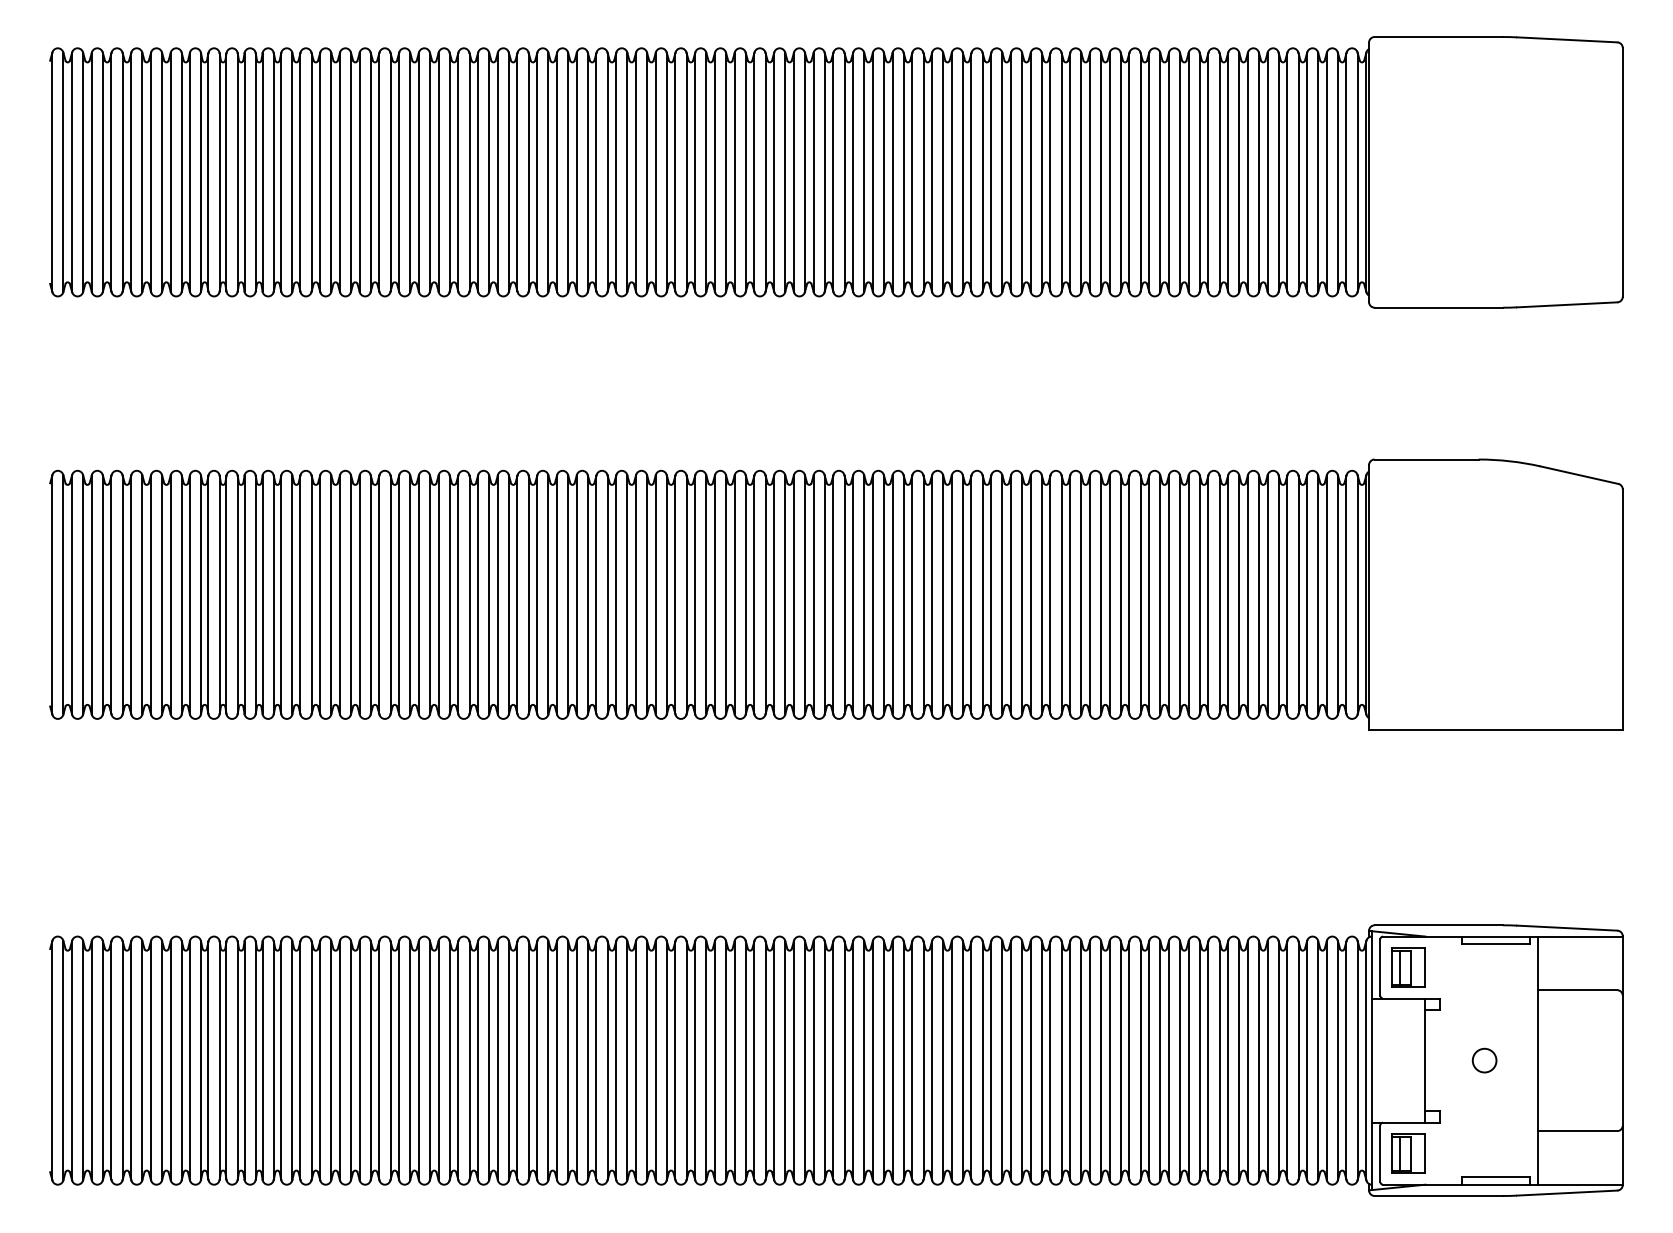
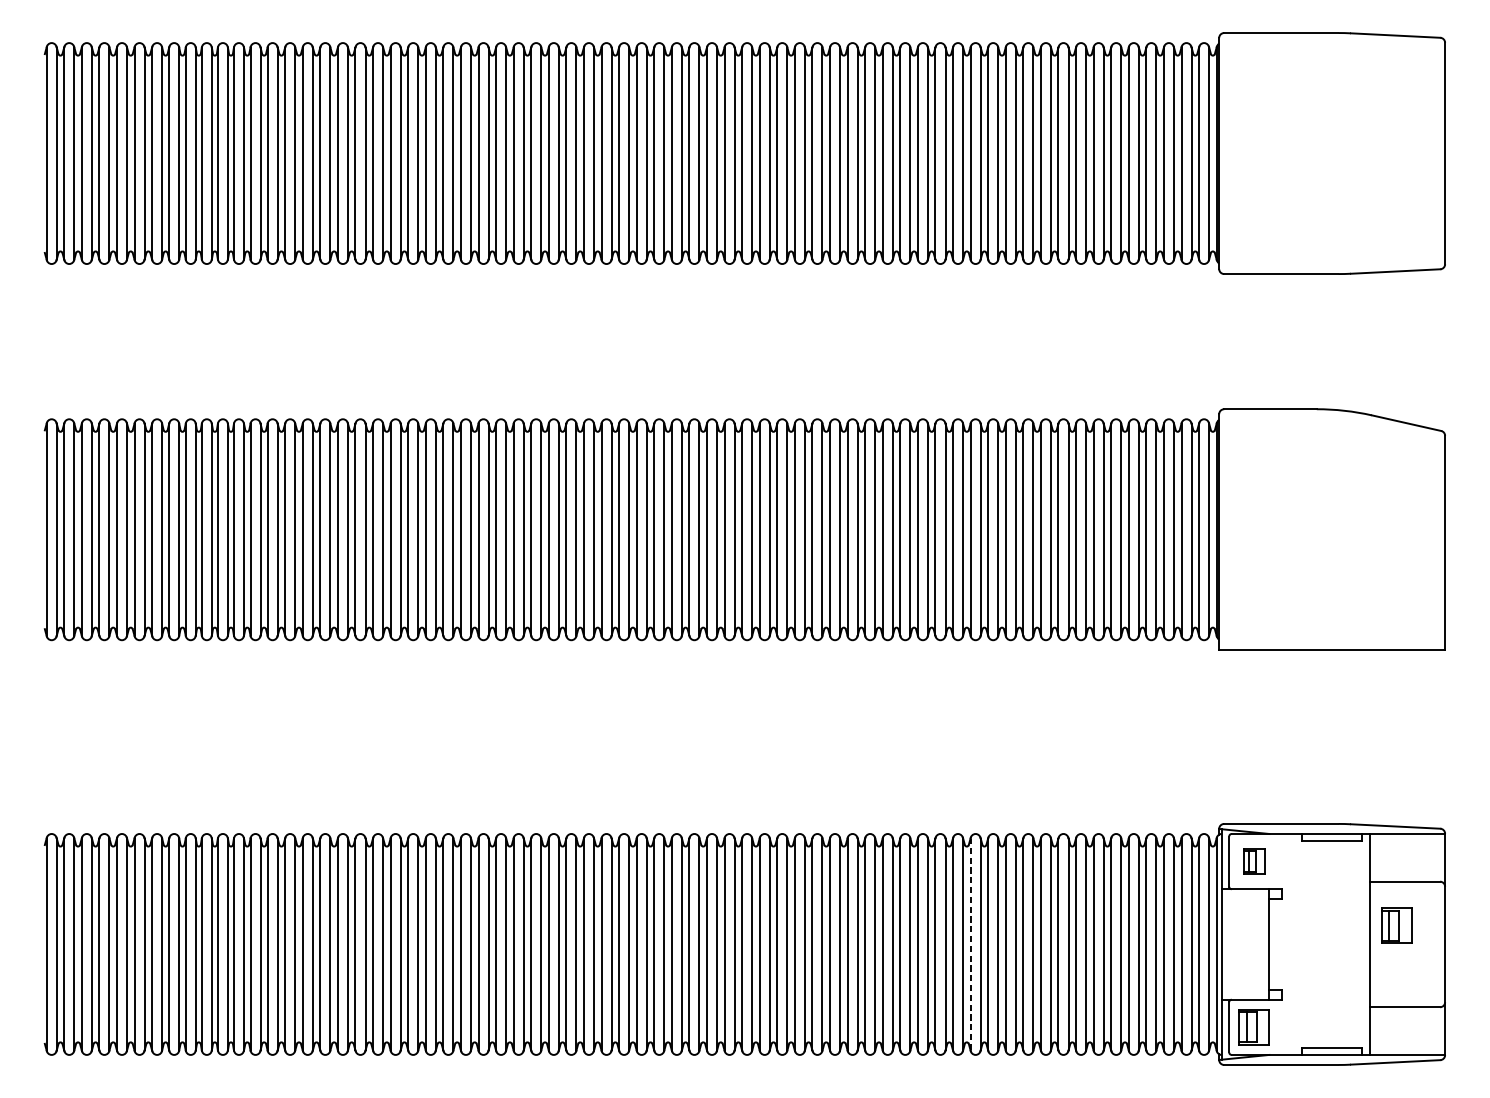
part: (1408, 967) -> (1254, 861), size x0.7
part: (1568, 1039) -> (1396, 925), added
line: (1089, 1060) -> (970, 944), solid -> dashed
circle: (1484, 1060) -> (1321, 944), removed

